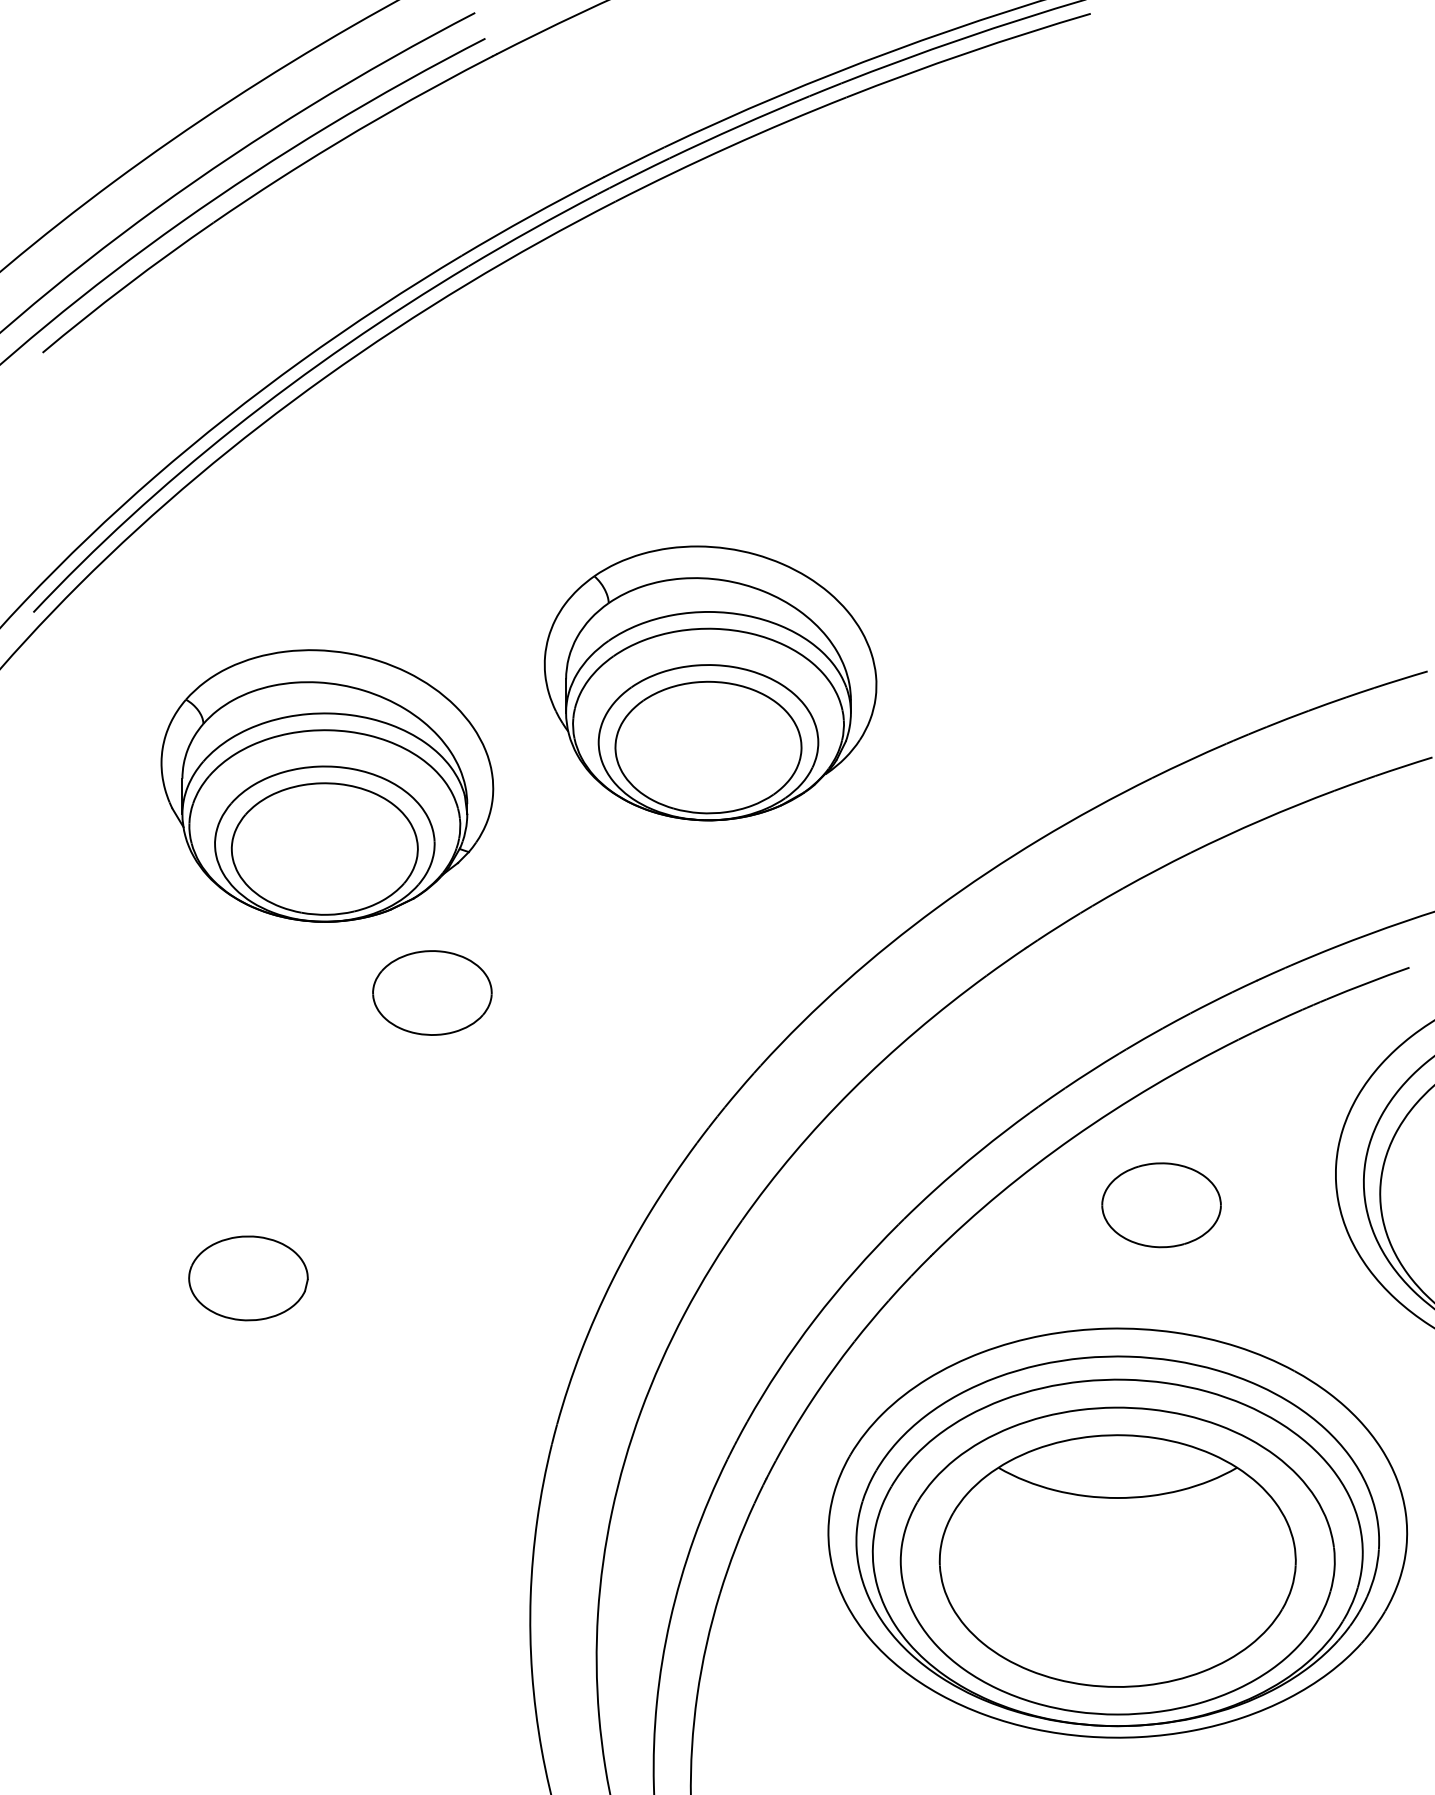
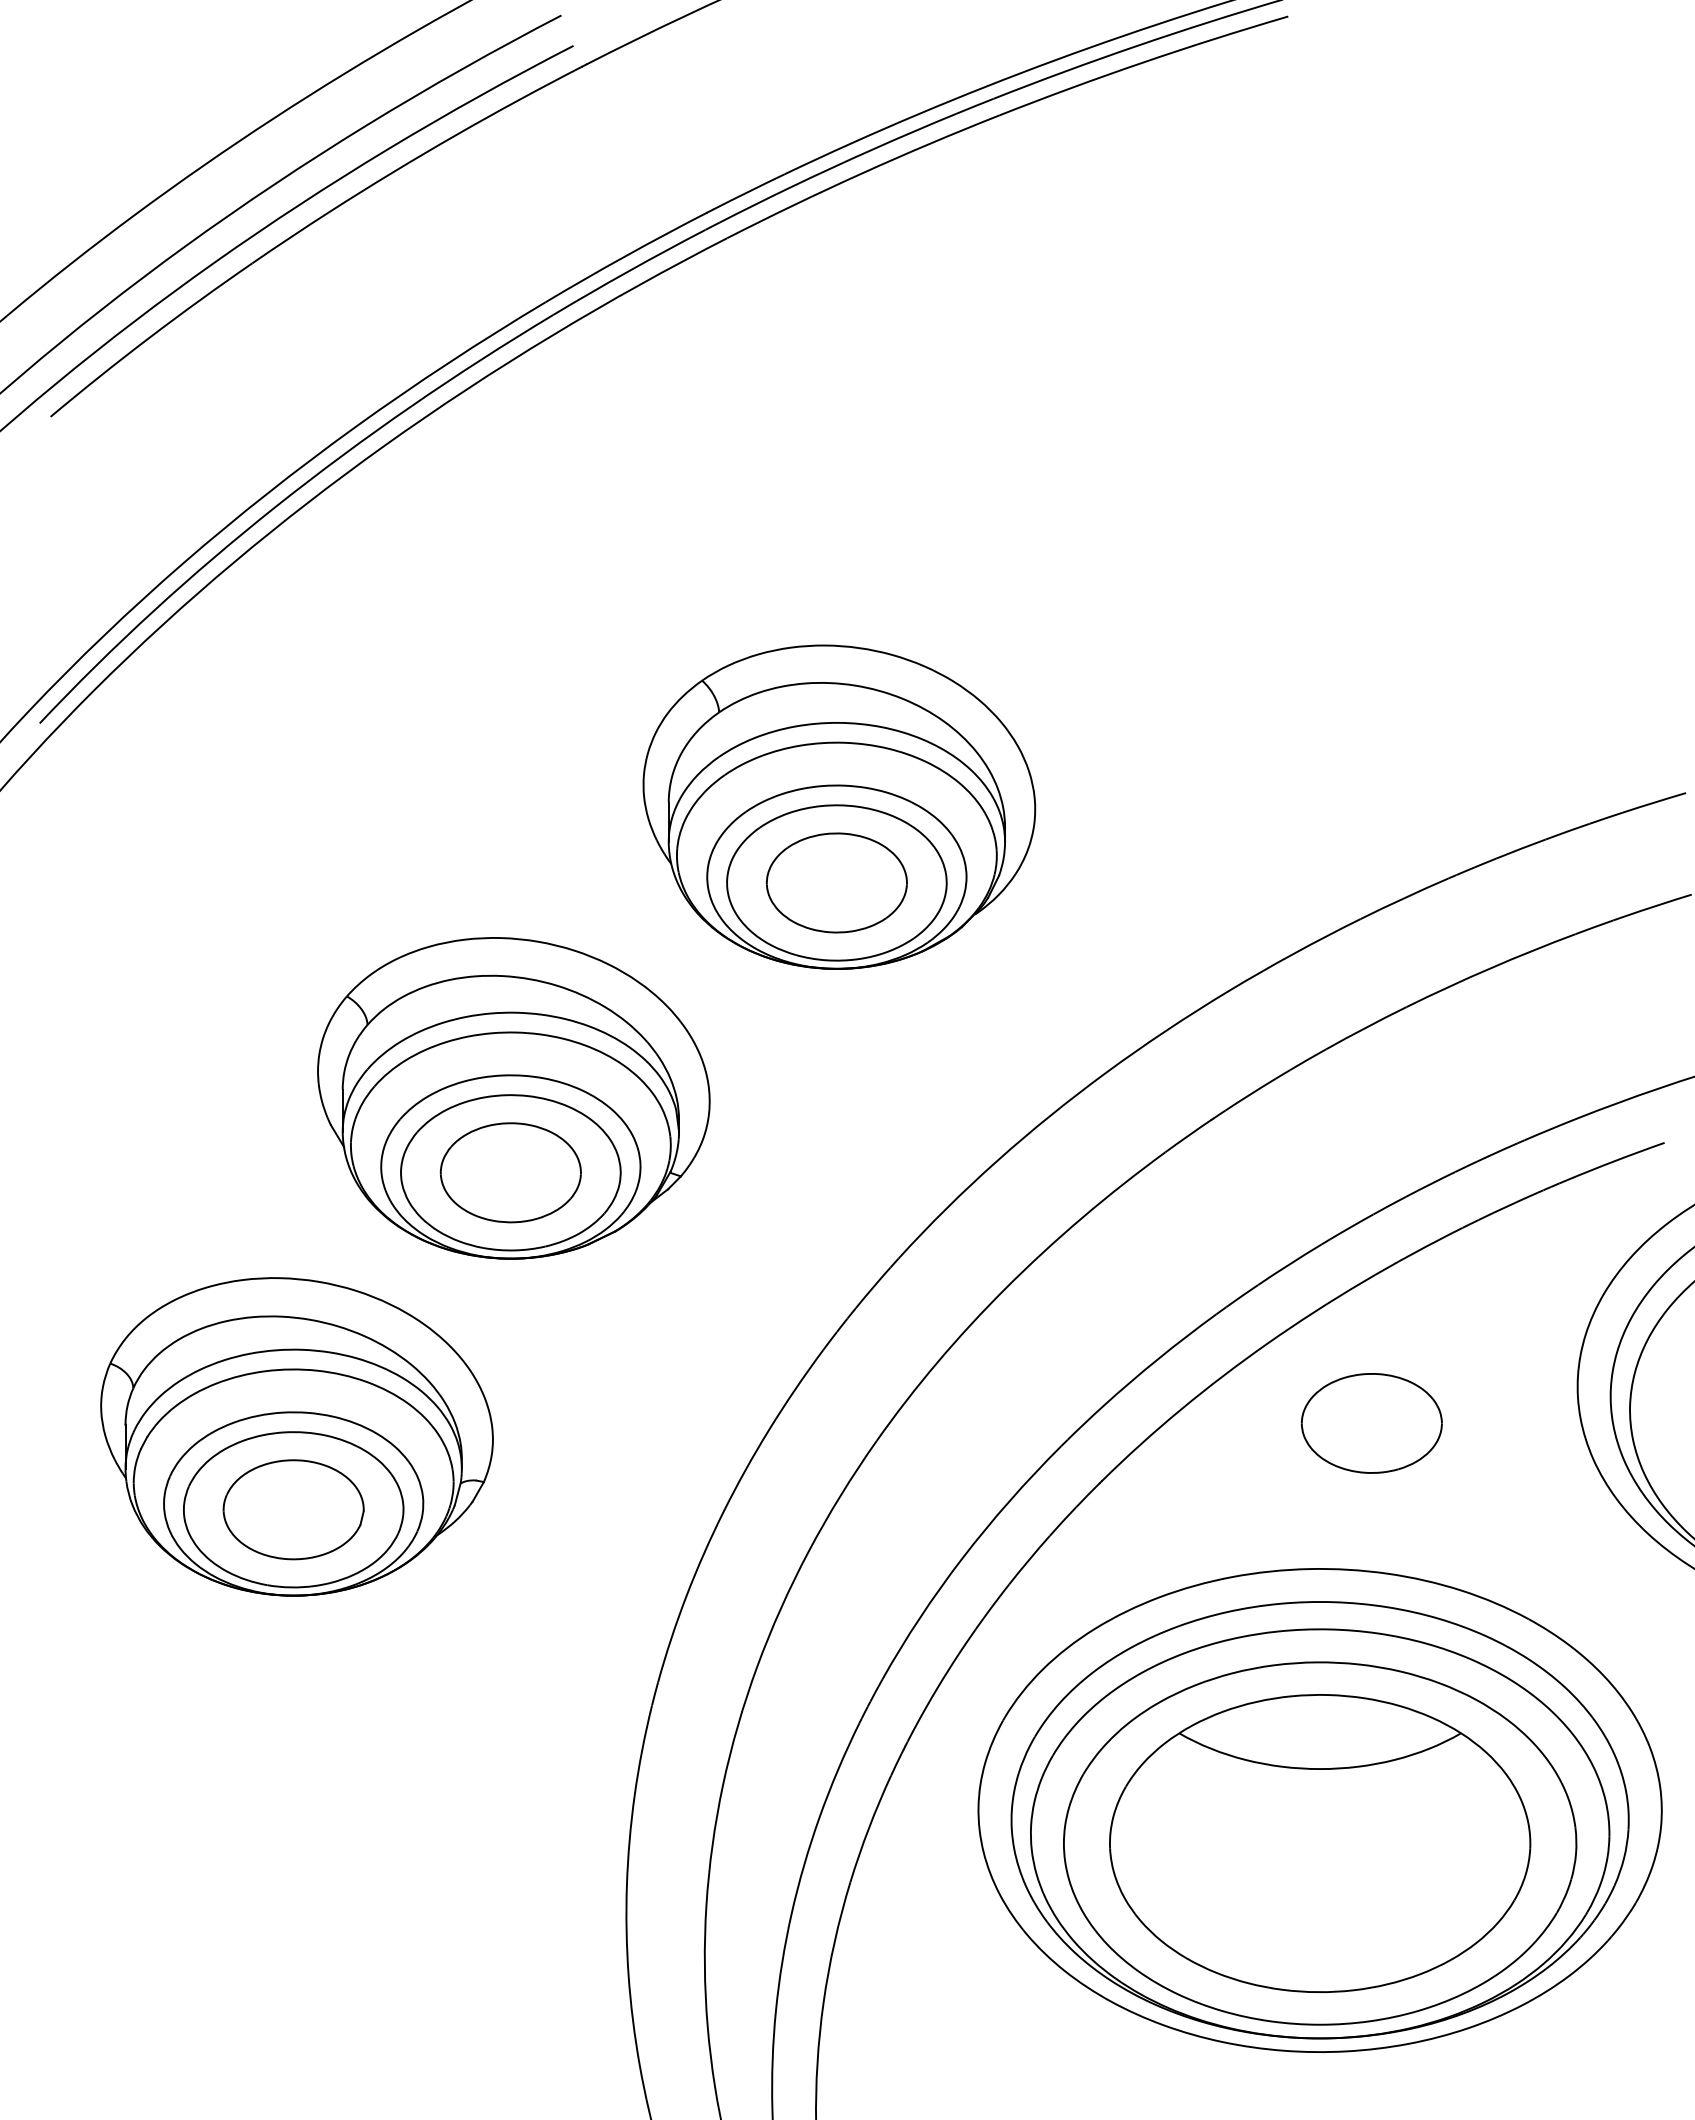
part: (708, 747) -> (836, 882), added
part: (327, 786) -> (513, 1098), moved
part: (250, 1216) -> (296, 1436), added

